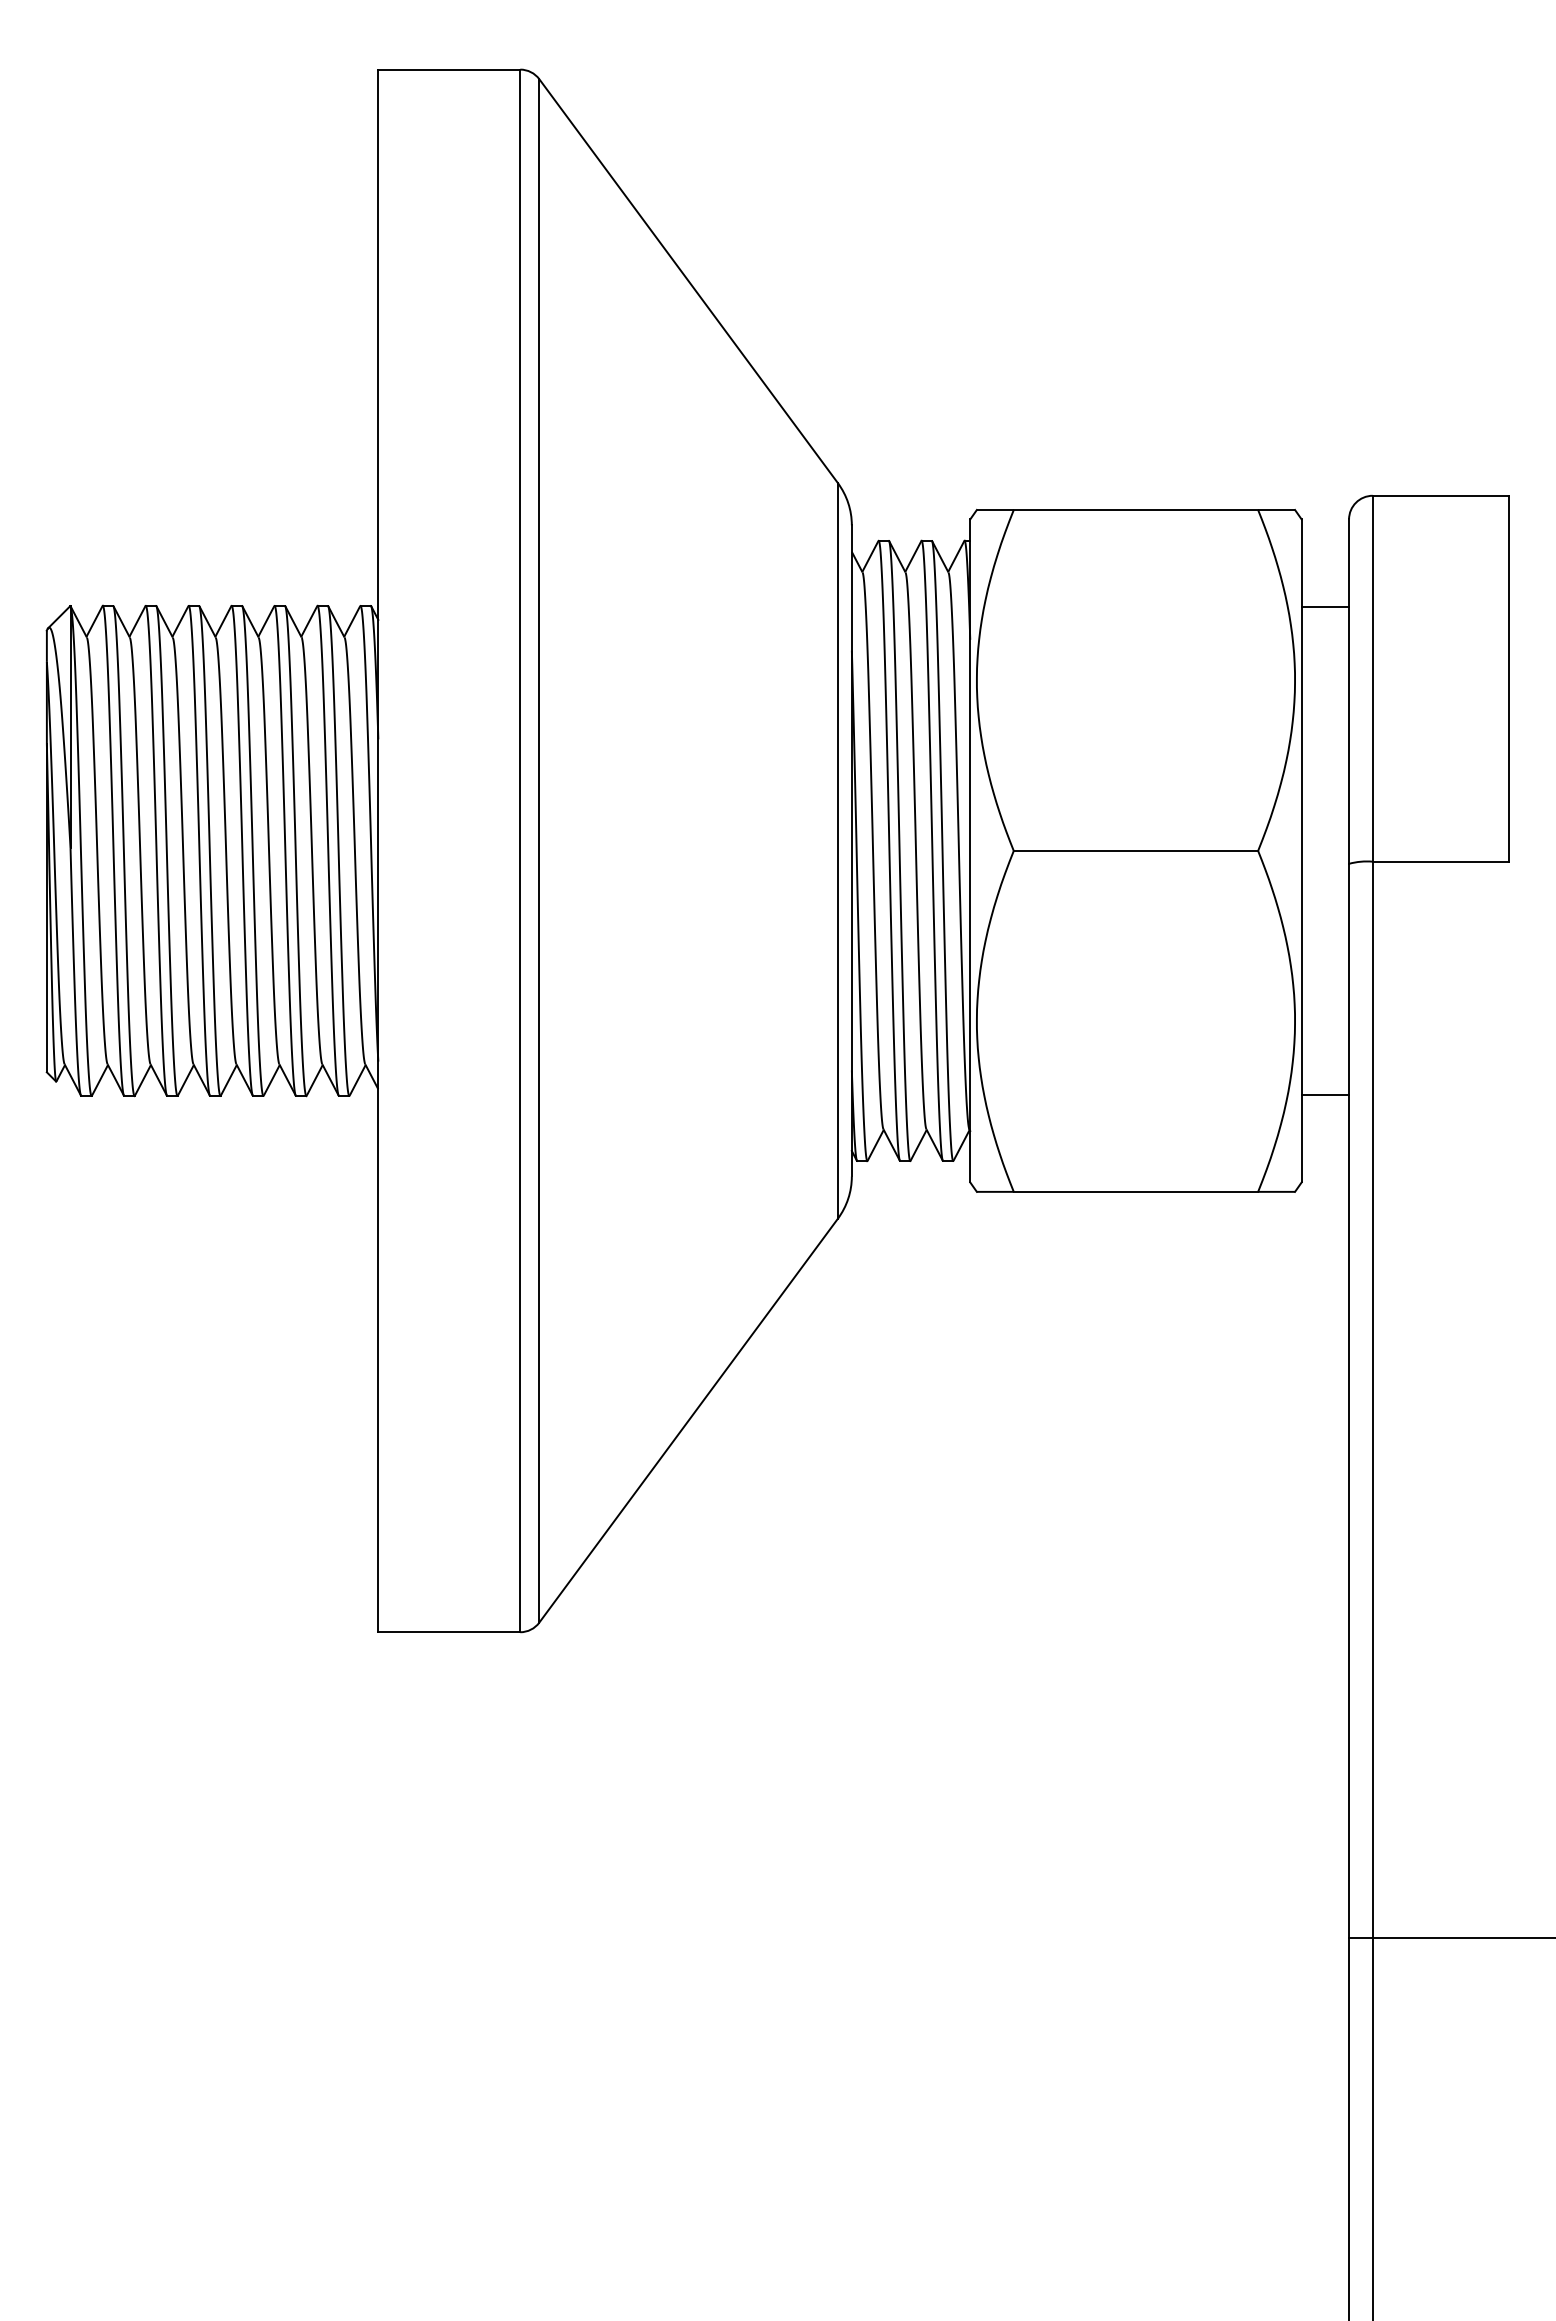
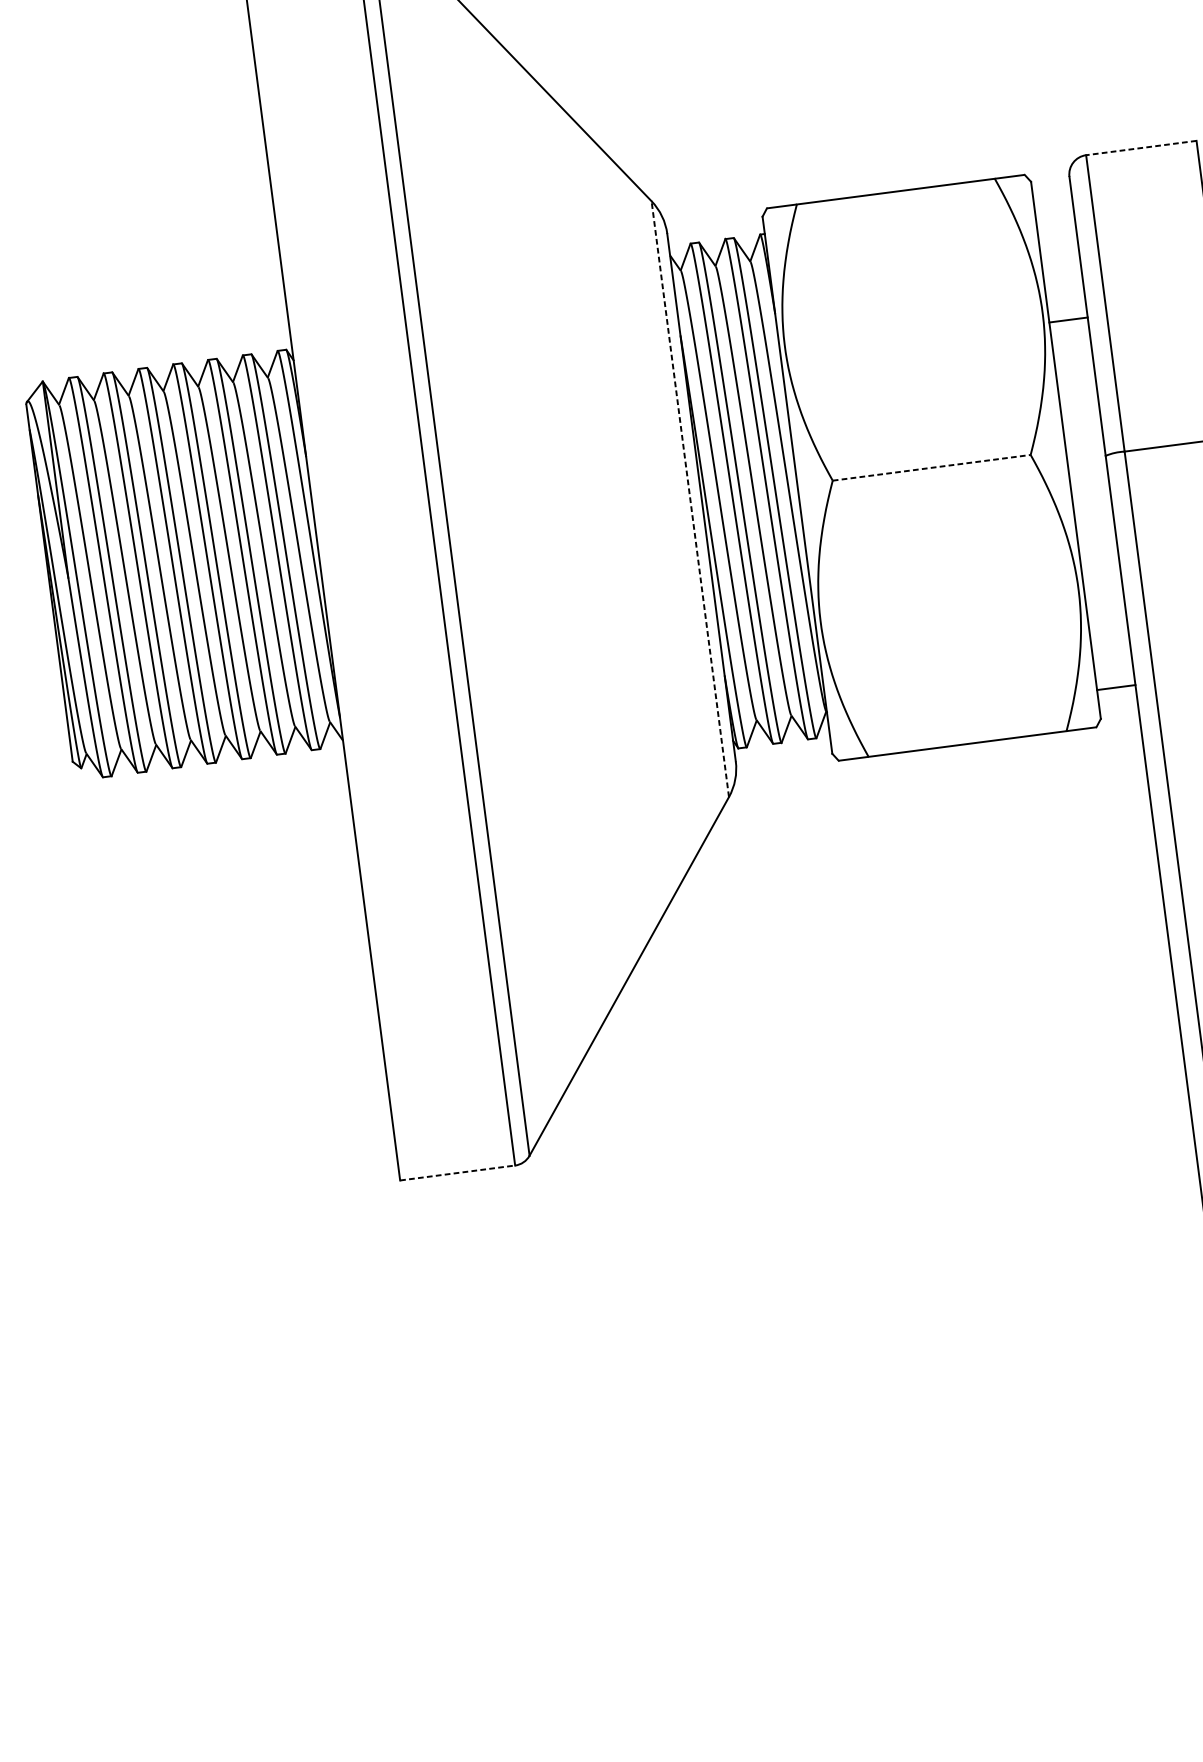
line: (1440, 495) -> (1141, 147), solid -> dashed
line: (1325, 607) -> (1068, 320), moved
line: (837, 850) -> (689, 498), solid -> dashed
line: (1136, 850) -> (932, 467), solid -> dashed
line: (1325, 1094) -> (1116, 687), moved
line: (449, 1632) -> (457, 1173), solid -> dashed

